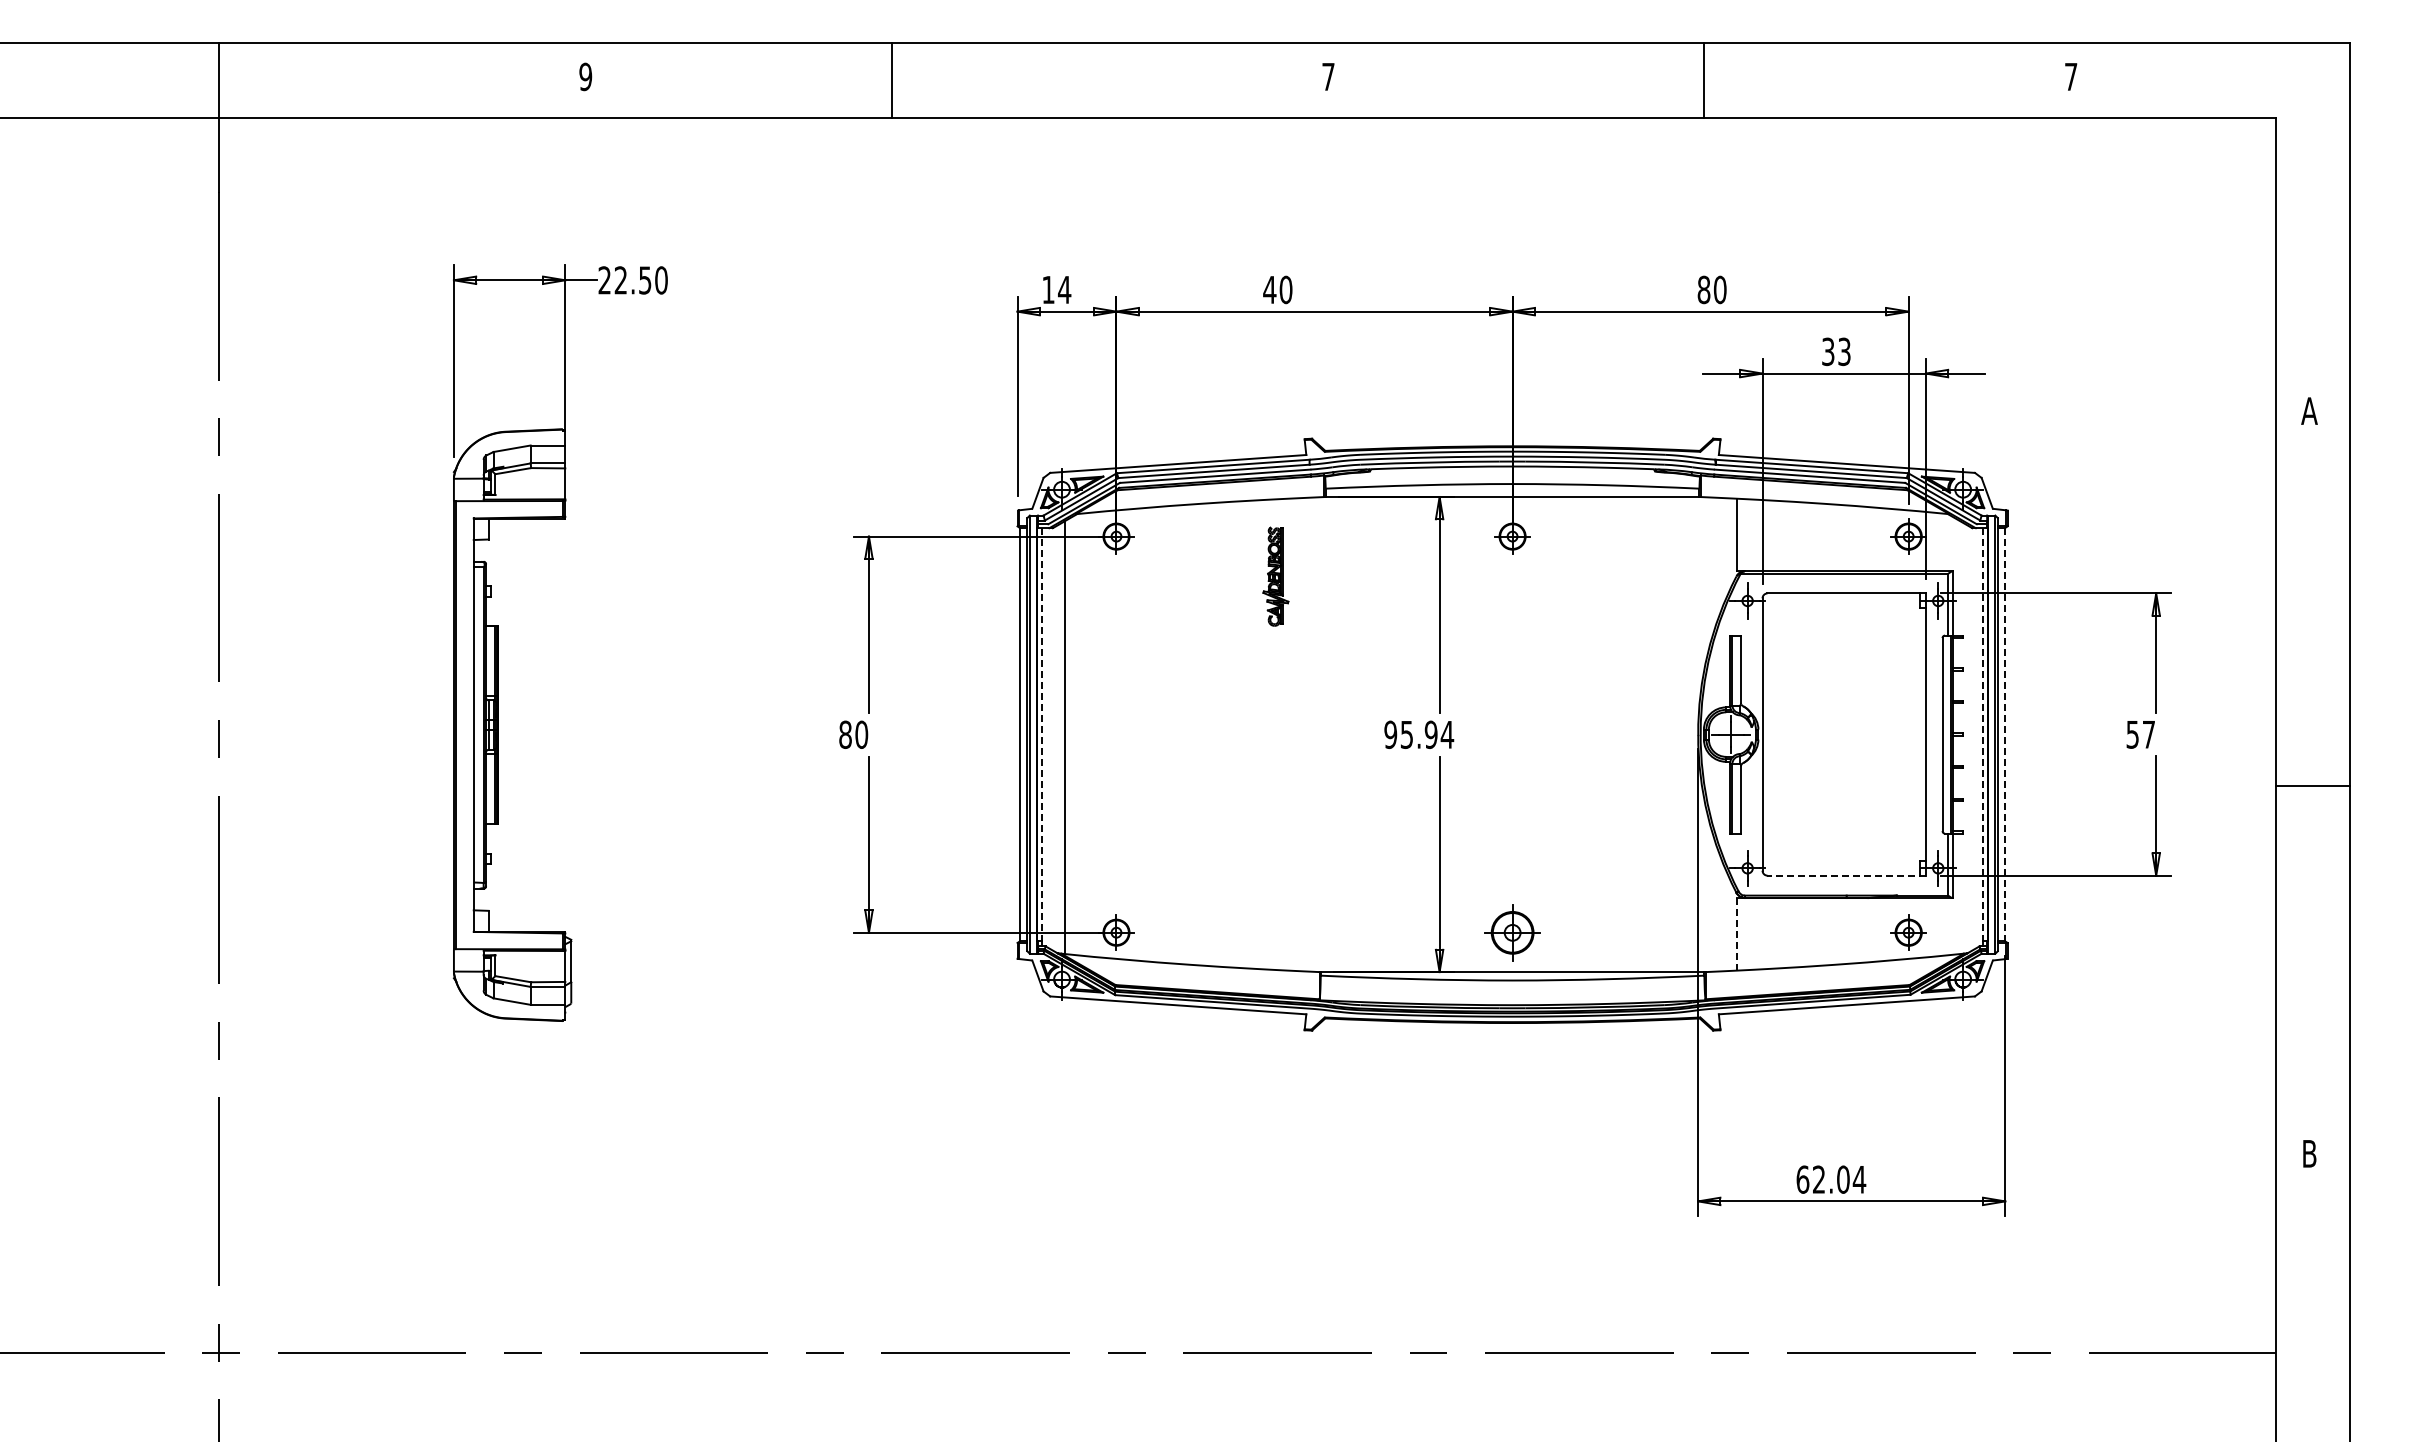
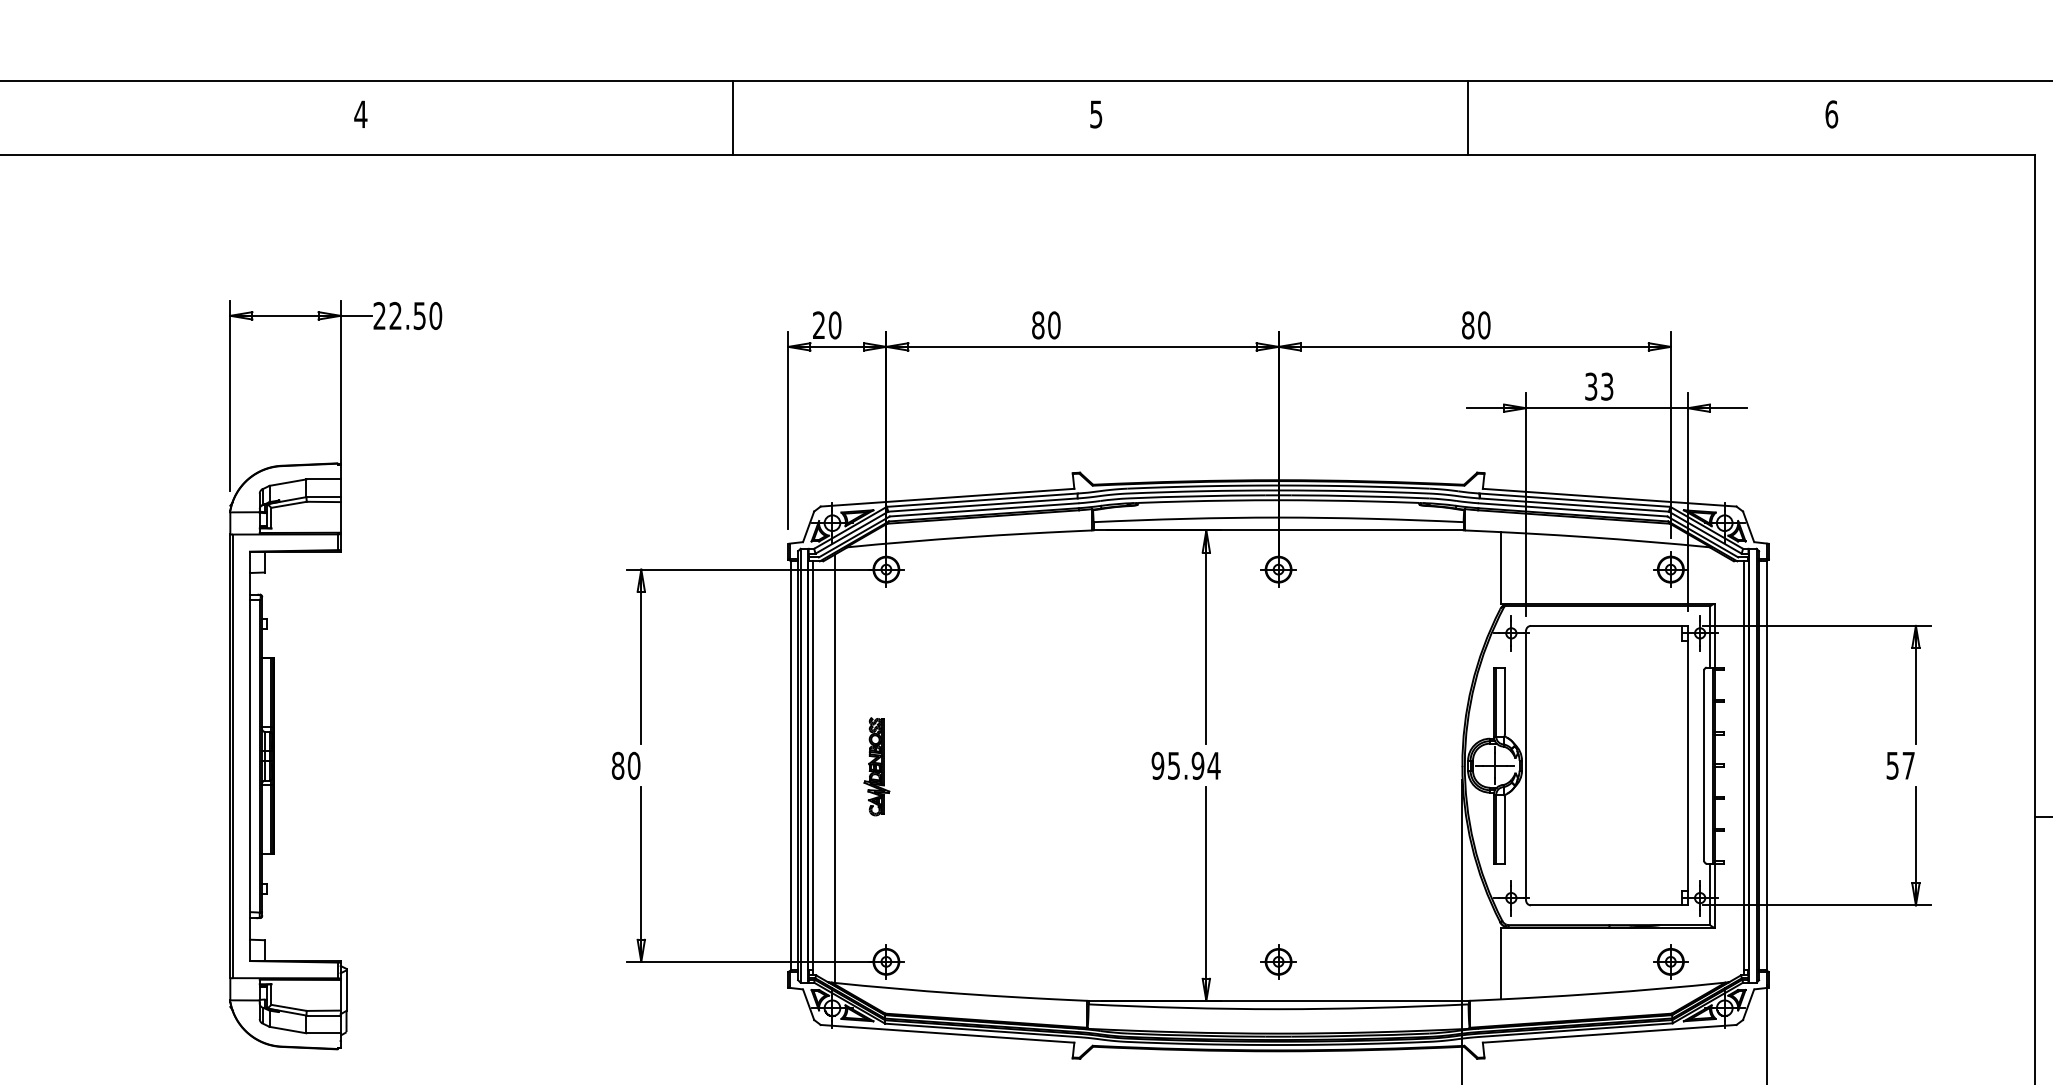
text: (585, 76) -> (360, 114), 9 -> 4
text: (2071, 76) -> (1832, 114), 7 -> 6
text: (1328, 77) -> (1096, 115), 7 -> 5
line: (892, 80) -> (732, 118), moved
text: (1056, 289) -> (826, 324), 14 -> 20
text: (1269, 289) -> (1037, 324), 40 -> 80
part: (1275, 576) -> (876, 766), moved
line: (1042, 734) -> (813, 765), dashed -> solid
line: (1982, 734) -> (1743, 765), dashed -> solid
line: (2005, 734) -> (1766, 765), dashed -> solid
line: (1846, 875) -> (1609, 905), dashed -> solid
part: (1512, 932) -> (1278, 961), size x0.62
line: (1736, 933) -> (1500, 962), dashed -> solid

